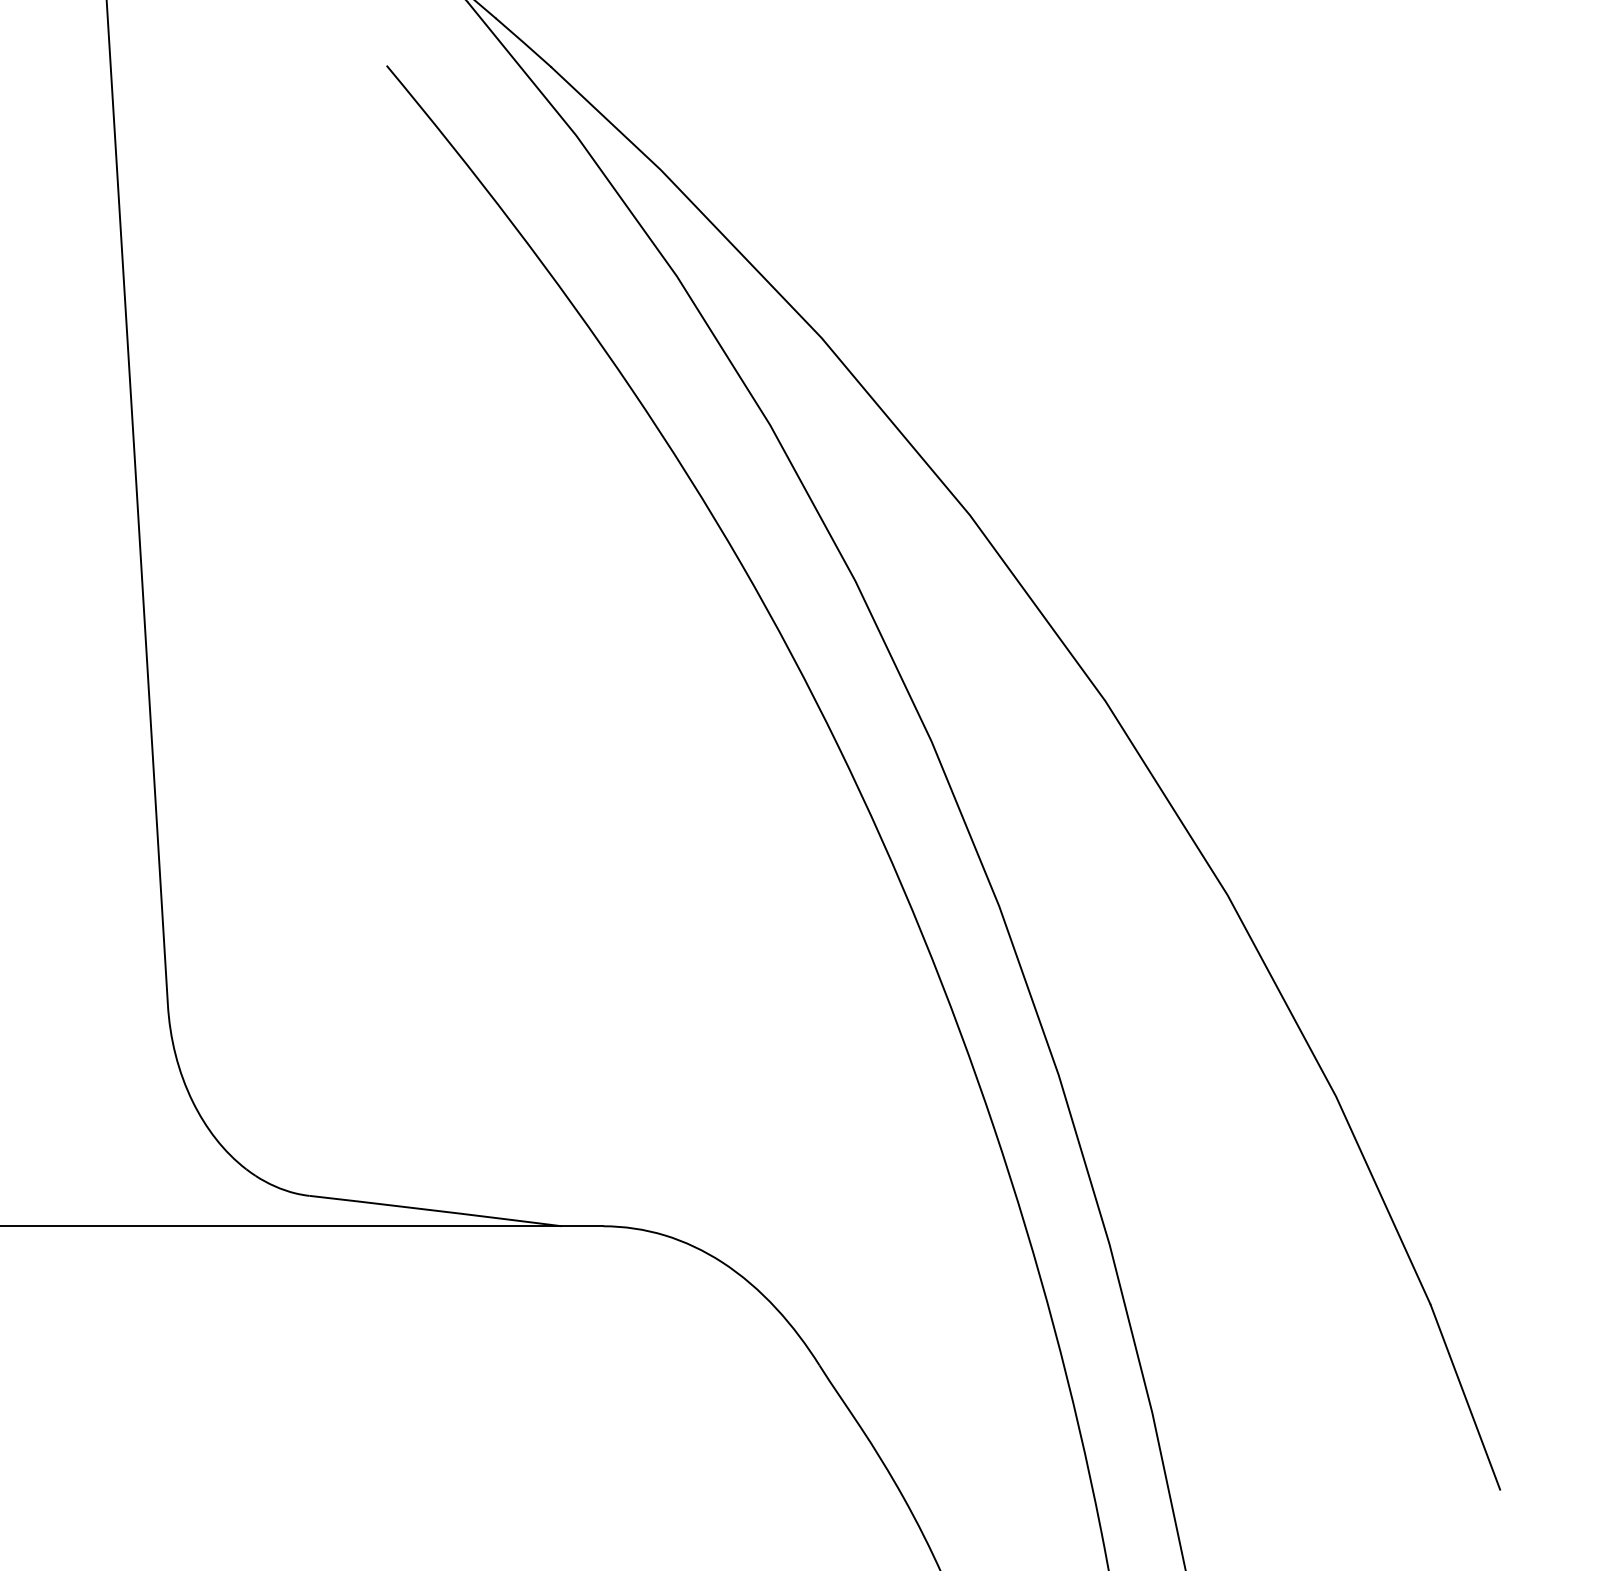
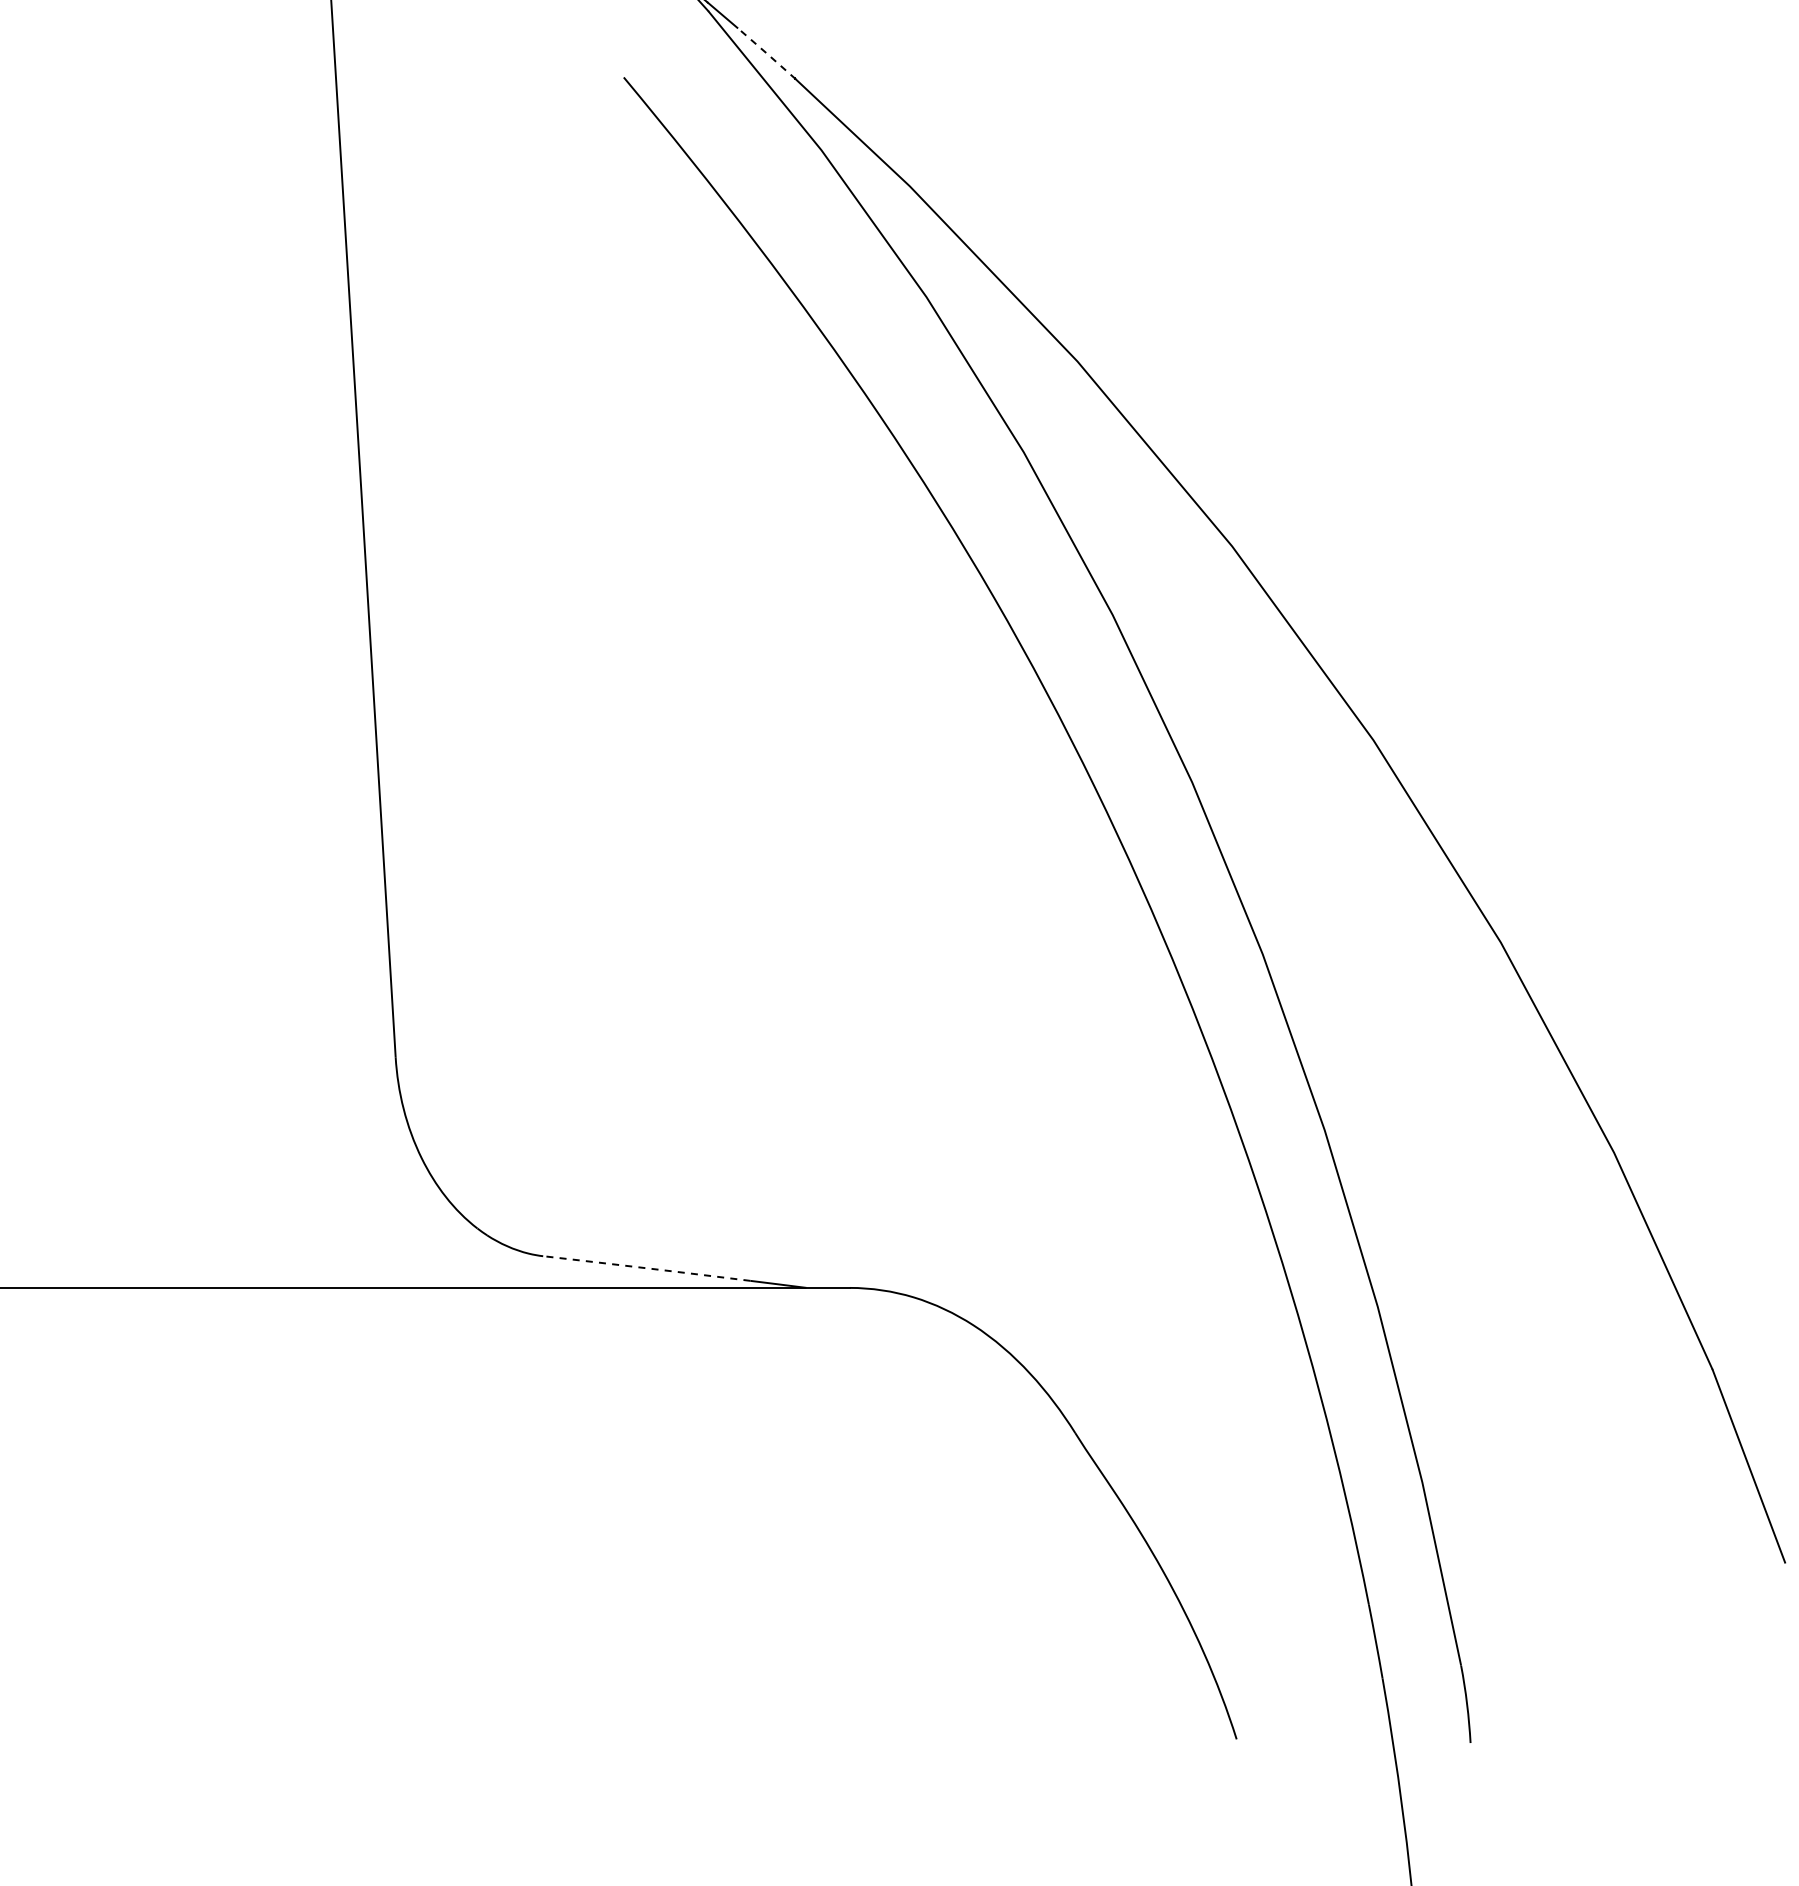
line: (523, 42) -> (766, 53), solid -> dashed
arc: (408, 1207) -> (646, 1268), solid -> dashed

